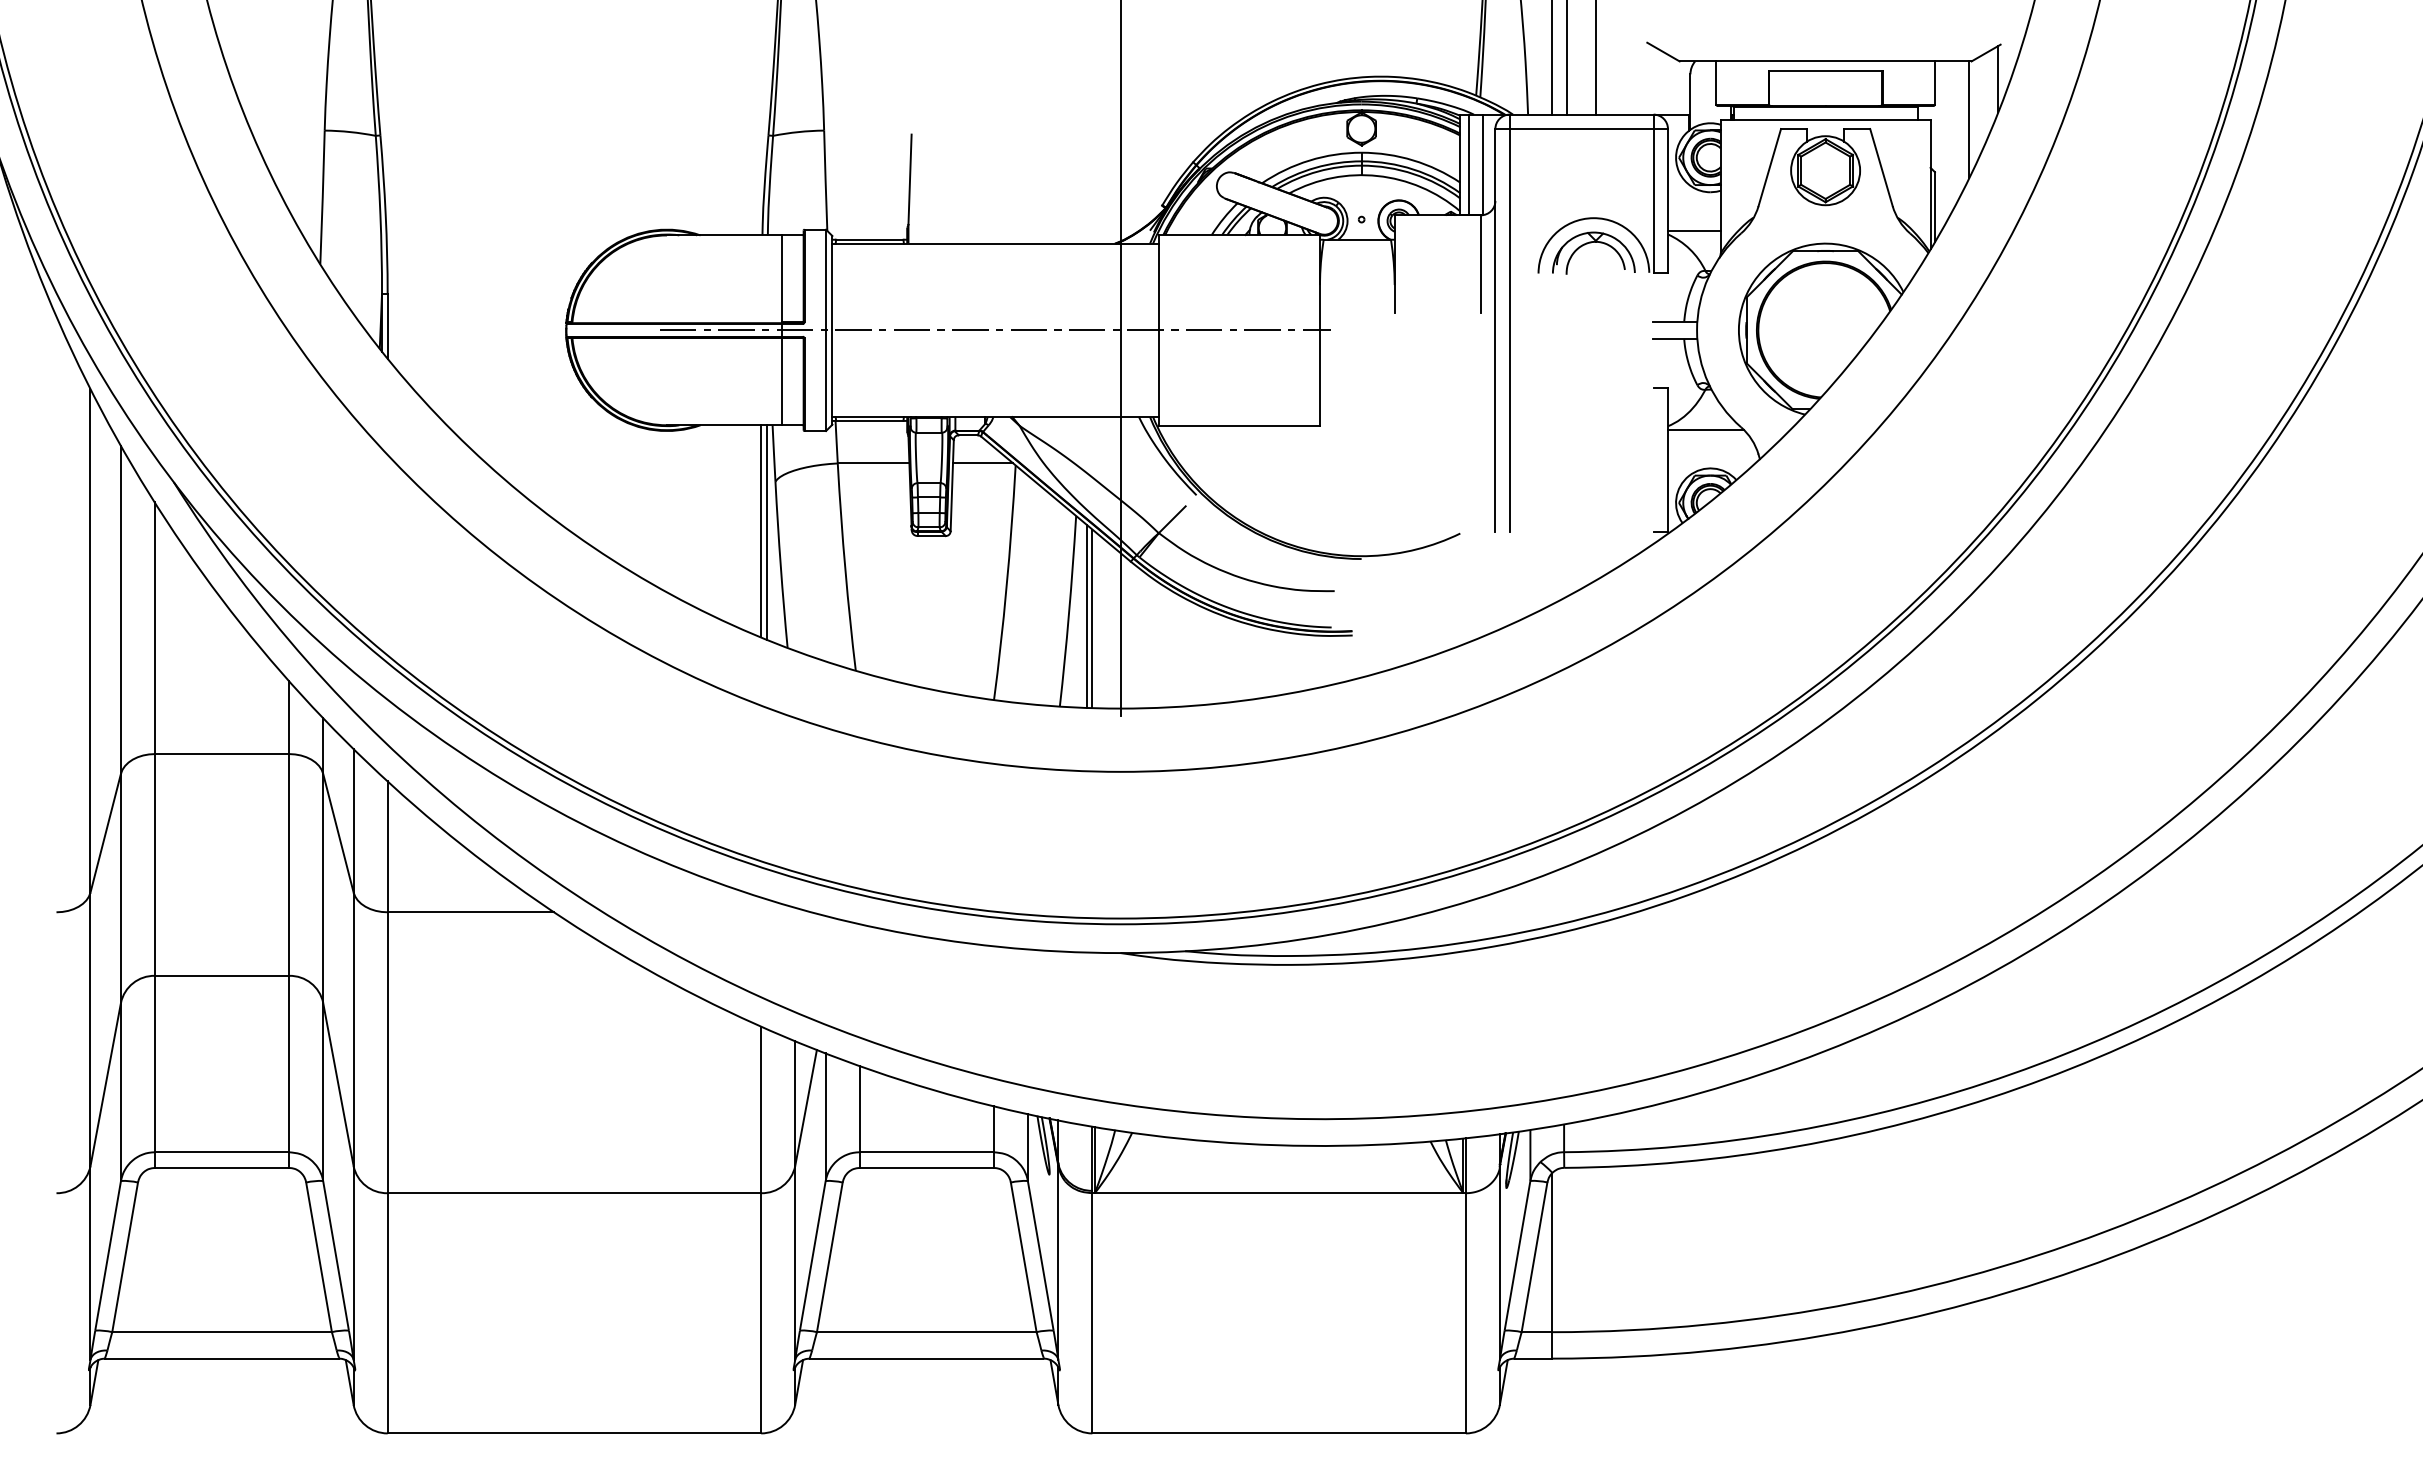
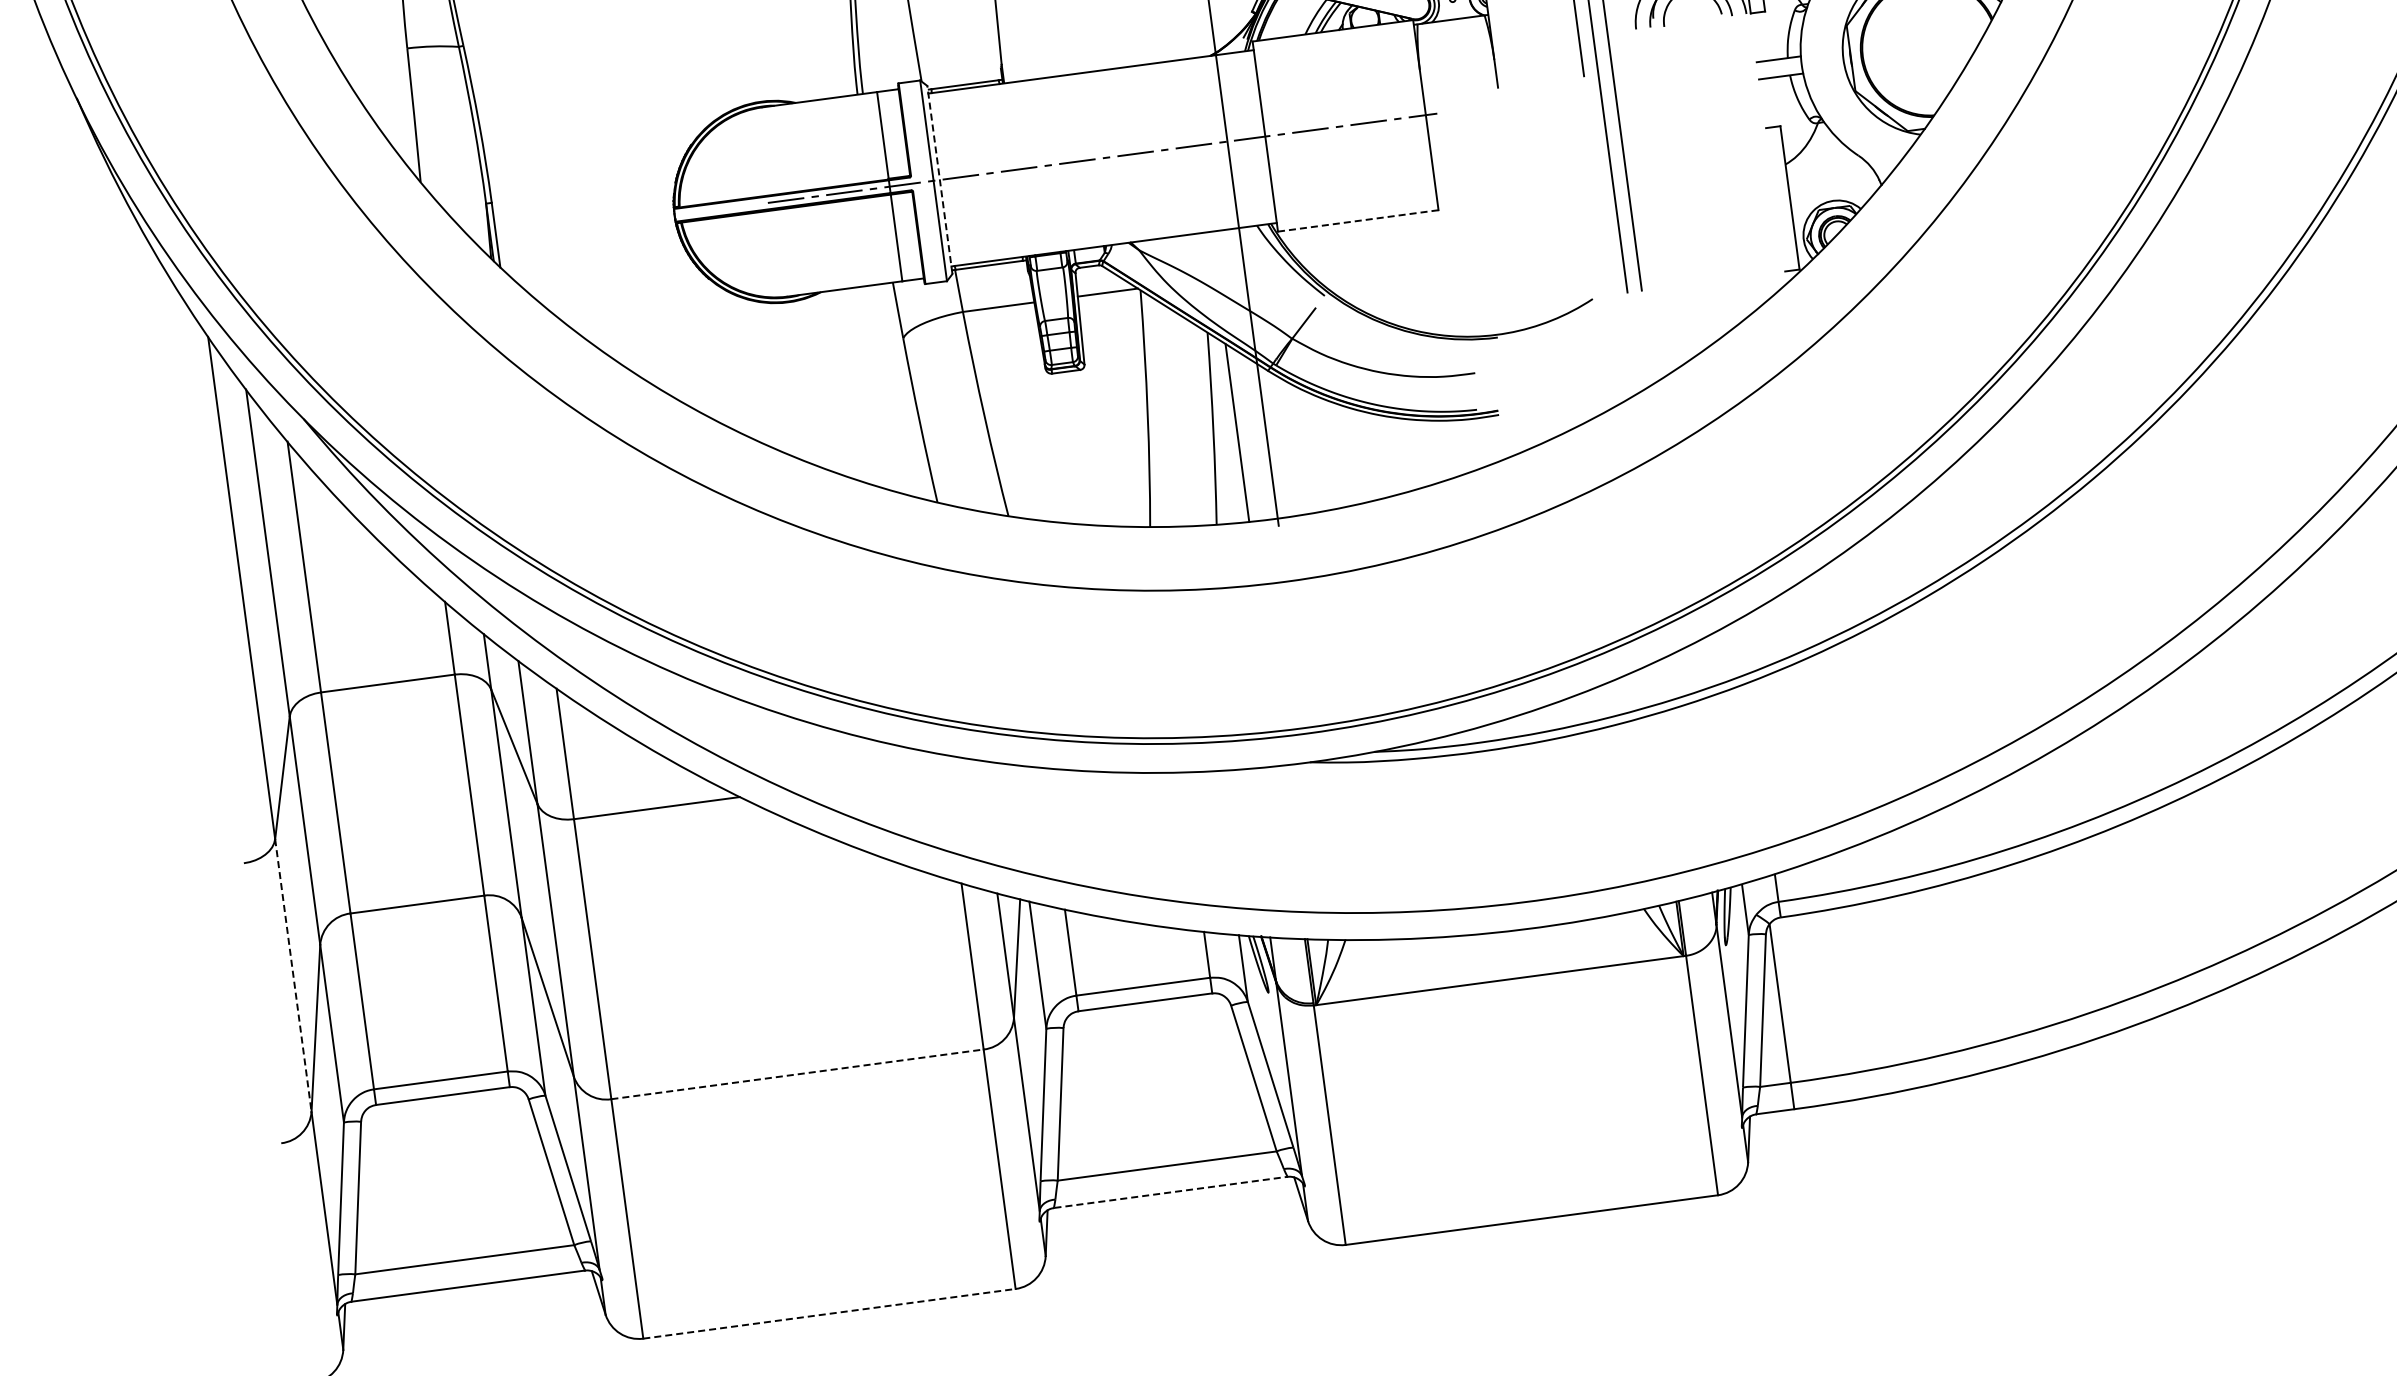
line: (832, 329) -> (939, 179), solid -> dashed
line: (1239, 425) -> (1358, 220), solid -> dashed
line: (1705, 429) -> (1823, 162), removed
line: (761, 531) -> (895, 389), removed
line: (766, 532) -> (901, 390), removed
line: (1086, 615) -> (1231, 430), removed
line: (90, 1029) -> (293, 975), solid -> dashed
line: (574, 1193) -> (797, 1074), solid -> dashed
line: (926, 1358) -> (1170, 1192), solid -> dashed
line: (574, 1433) -> (829, 1313), solid -> dashed

